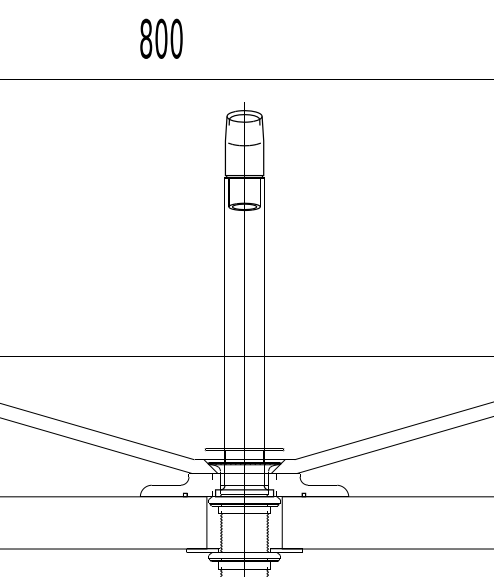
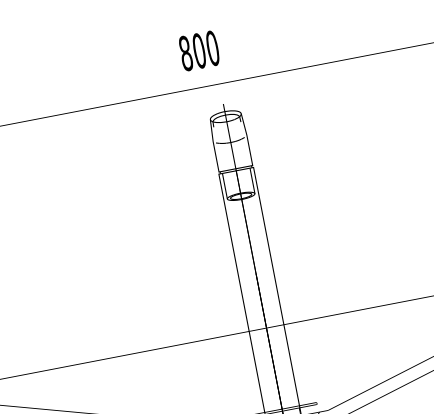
text: (161, 38) -> (199, 50), moved

